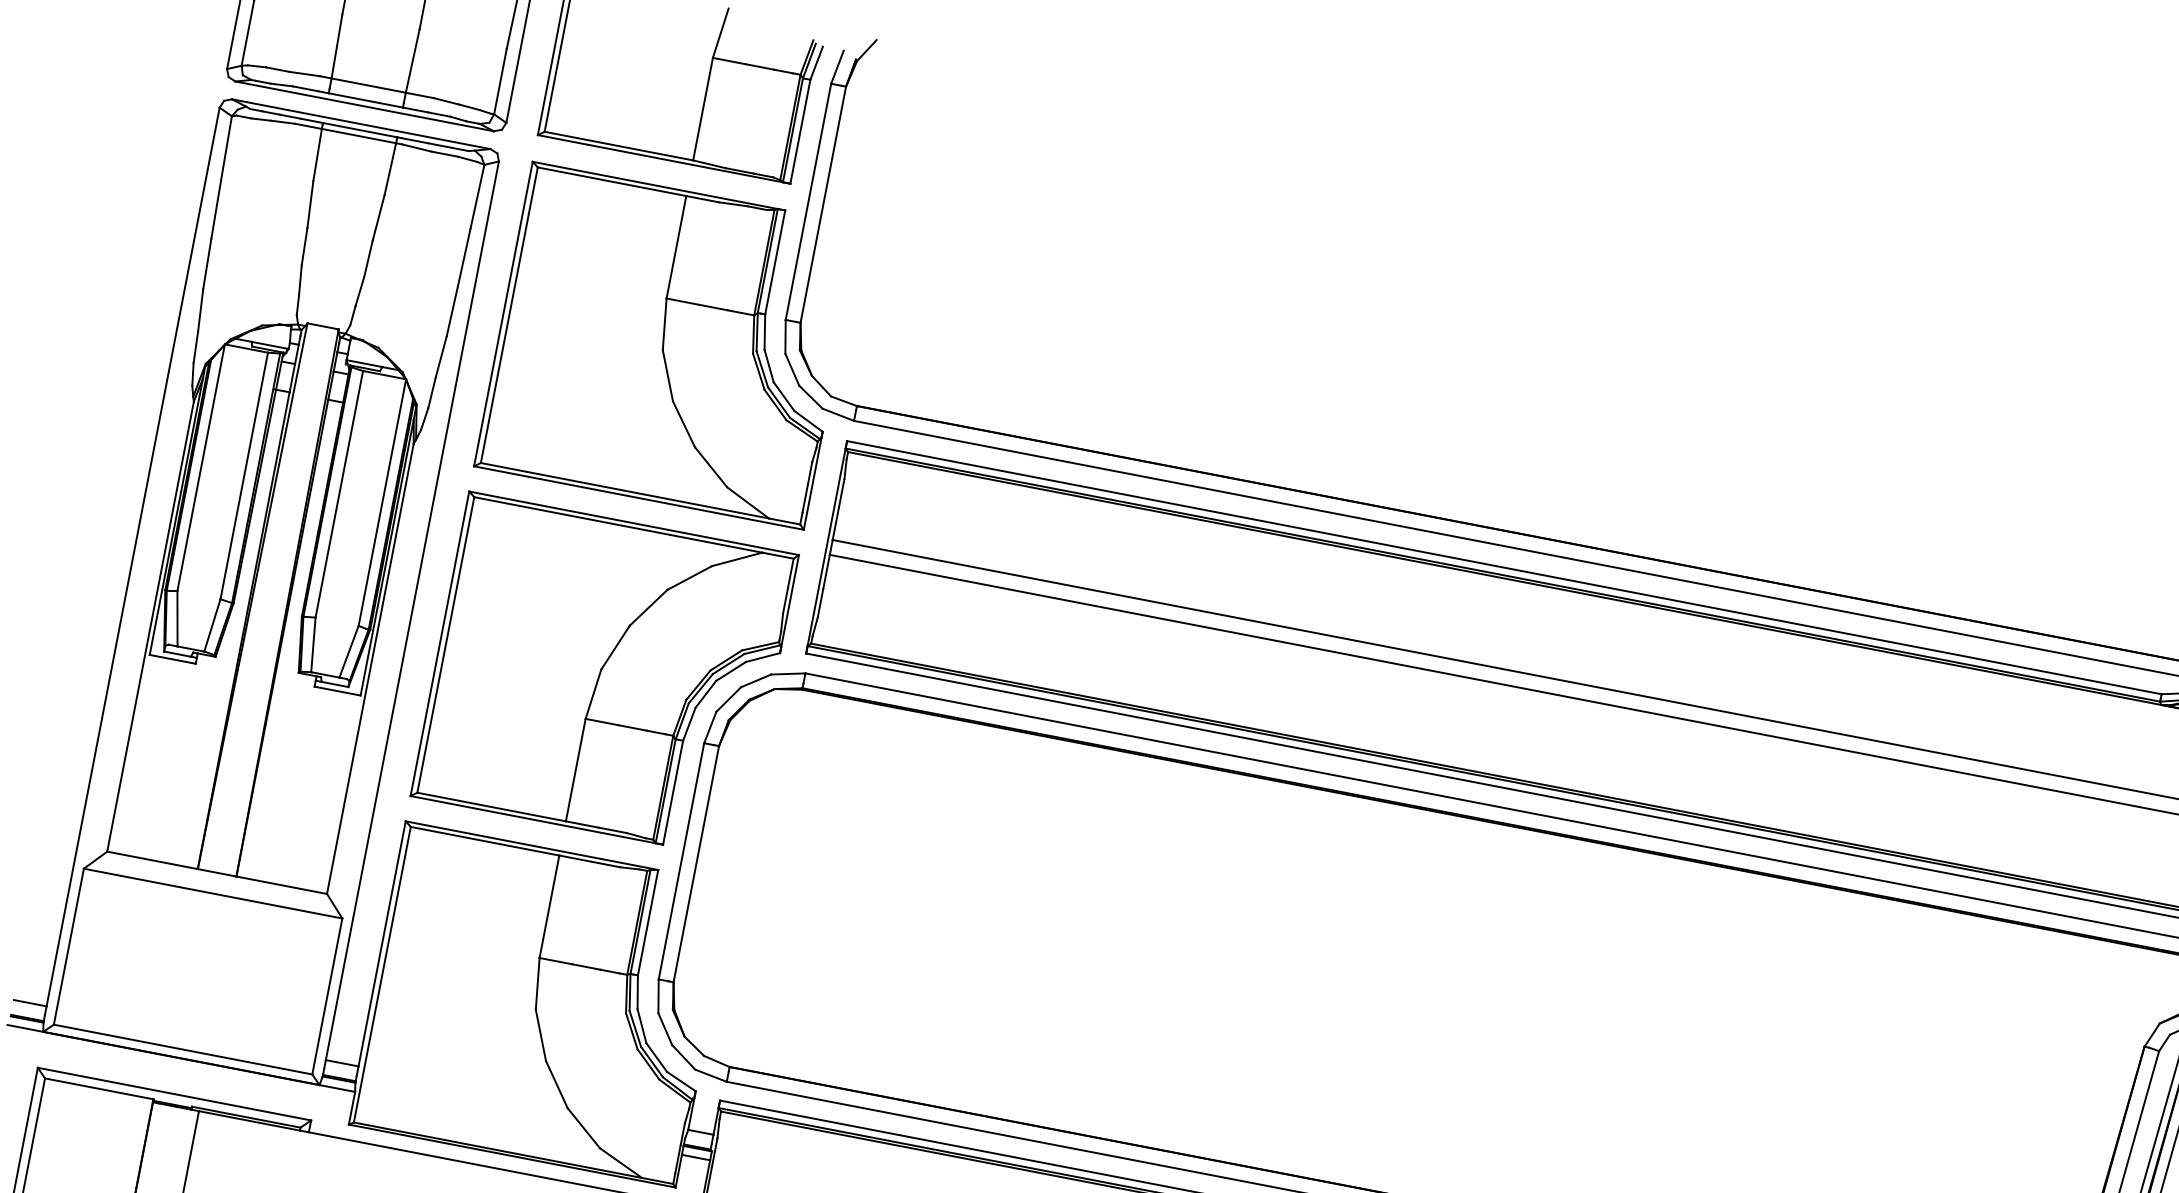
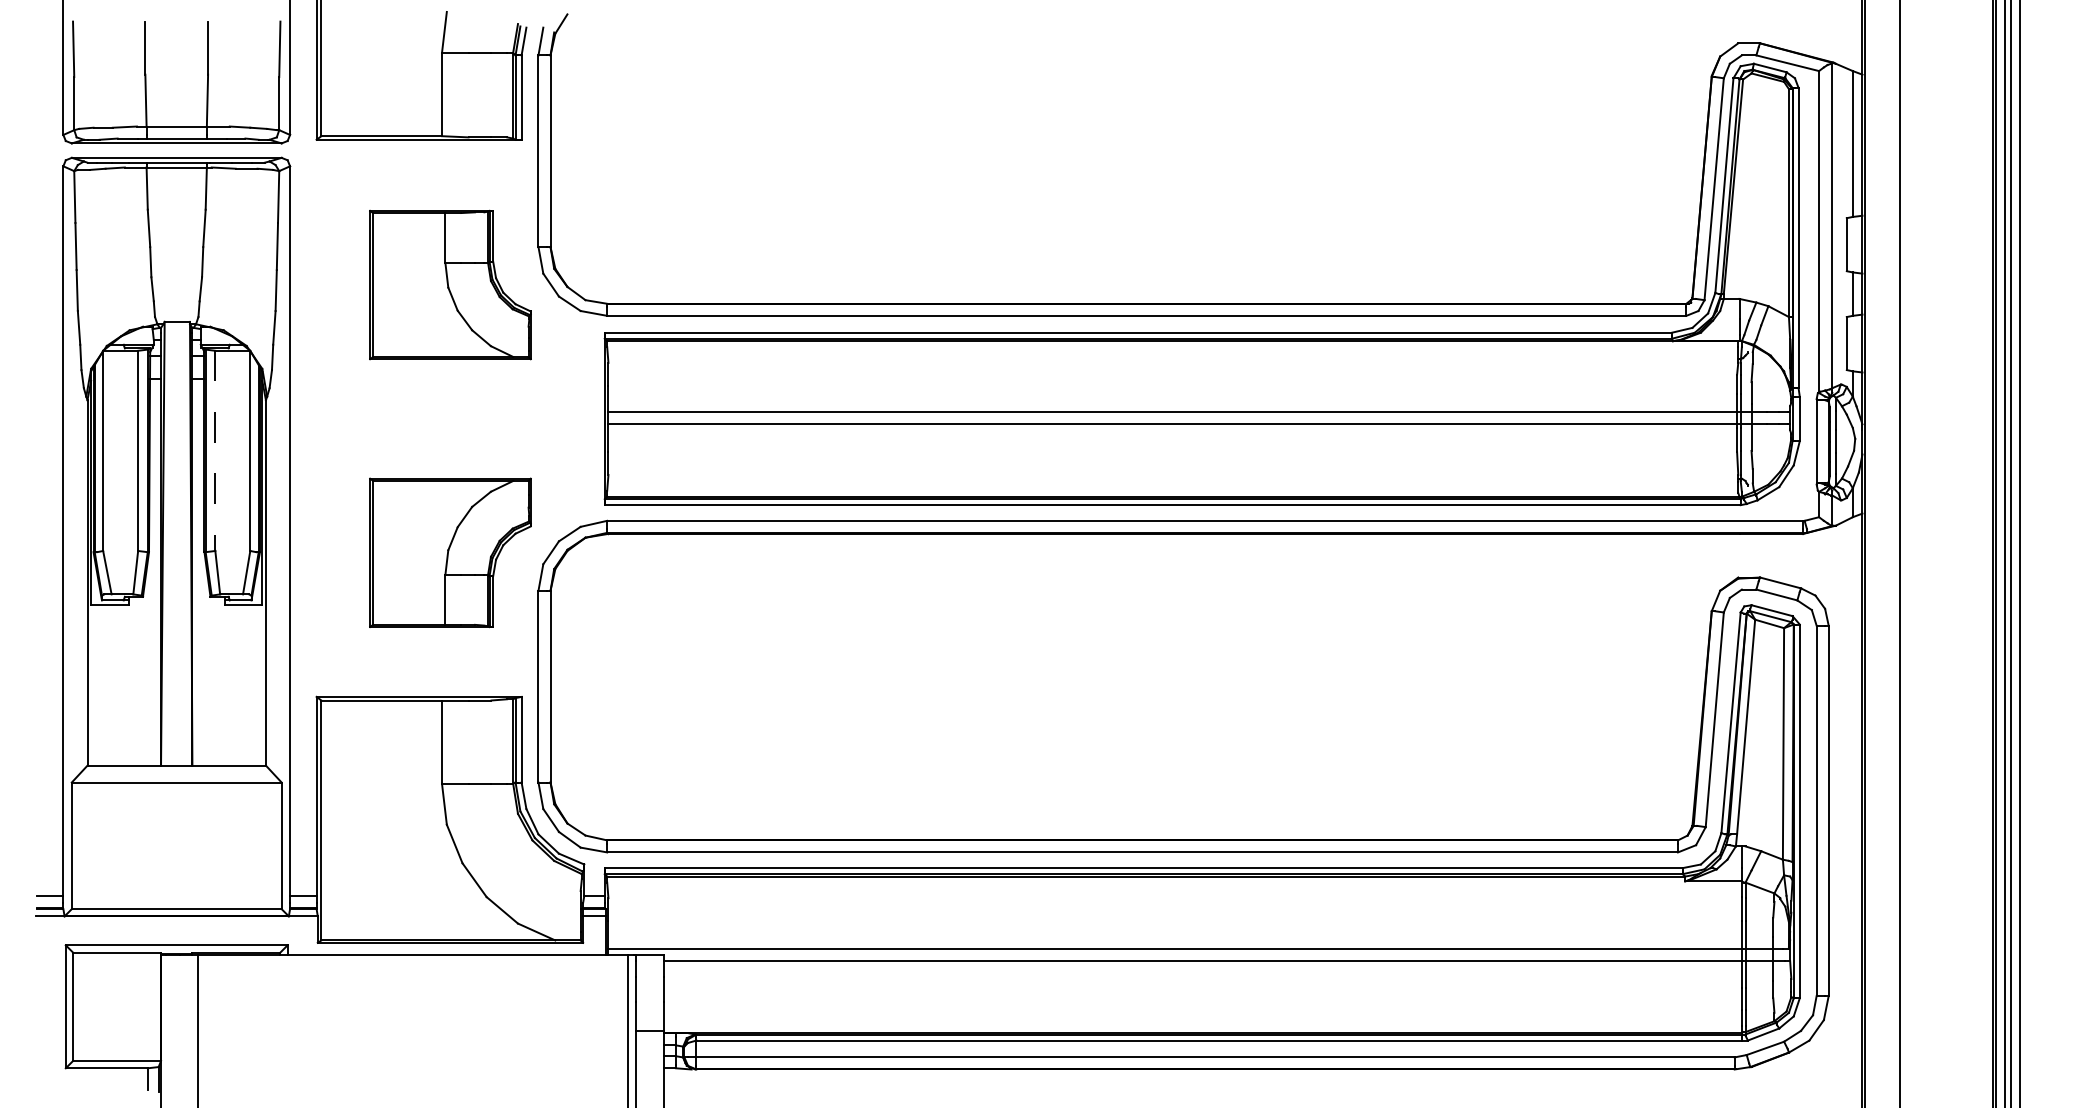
part: (668, 345) -> (450, 284), size x0.6
line: (339, 495) -> (215, 451), solid -> dashed
part: (604, 675) -> (450, 552), size x0.6

